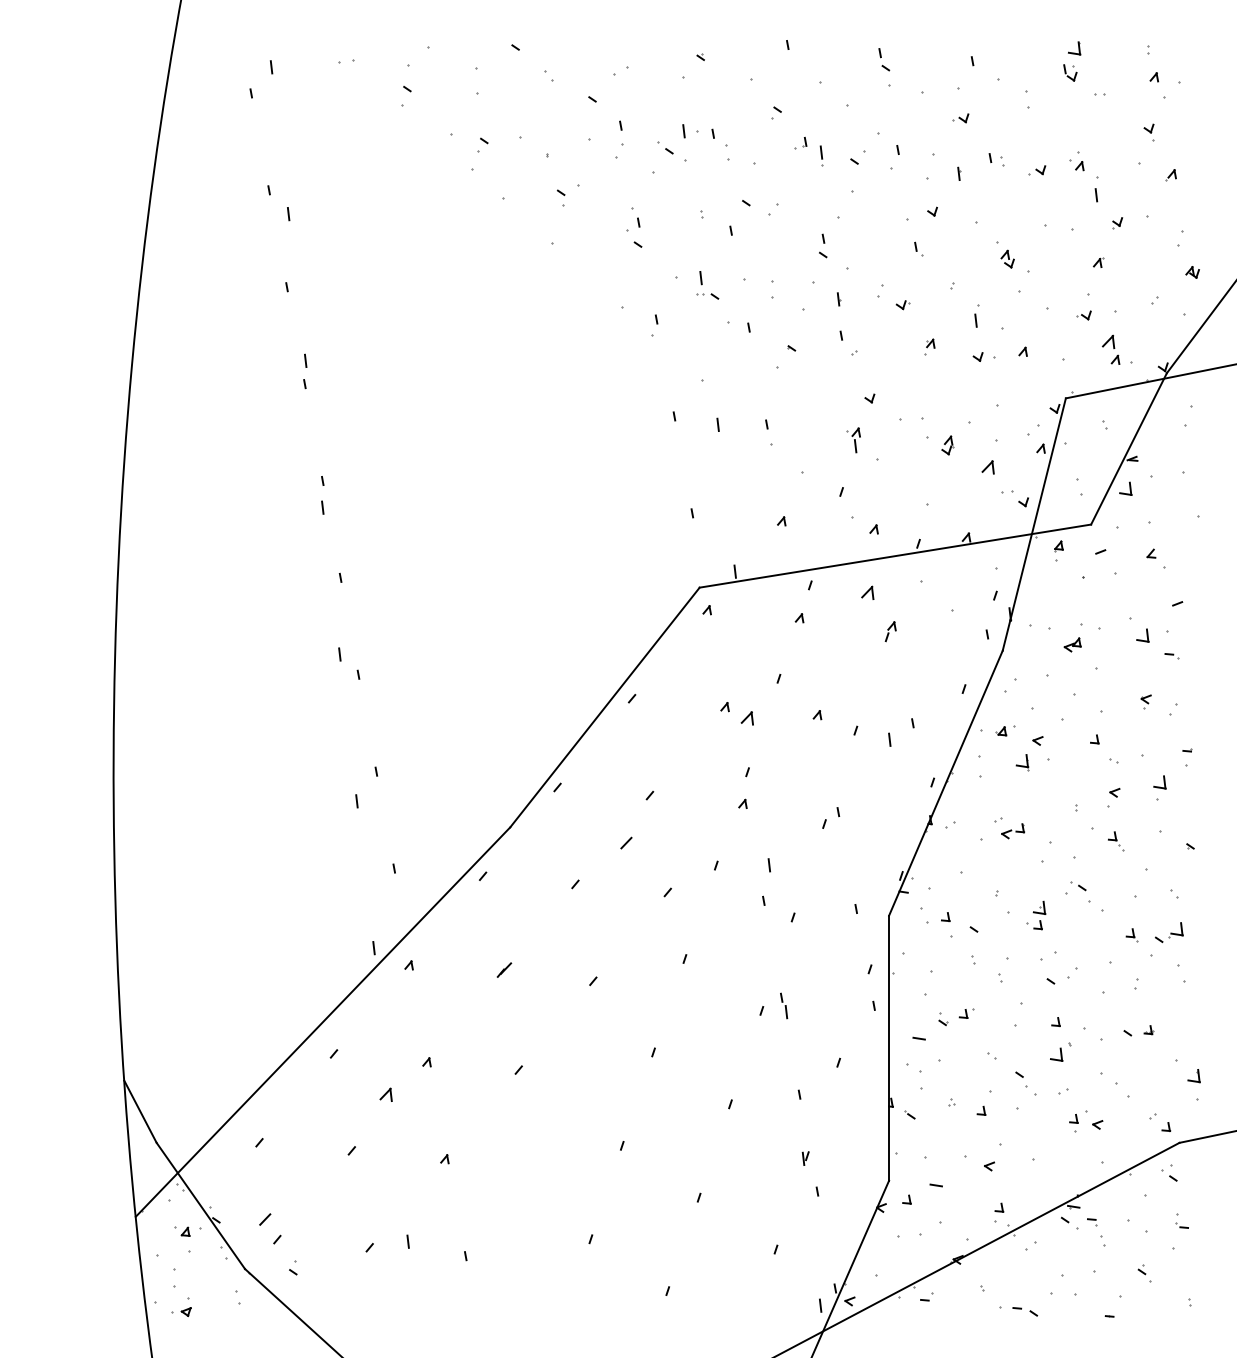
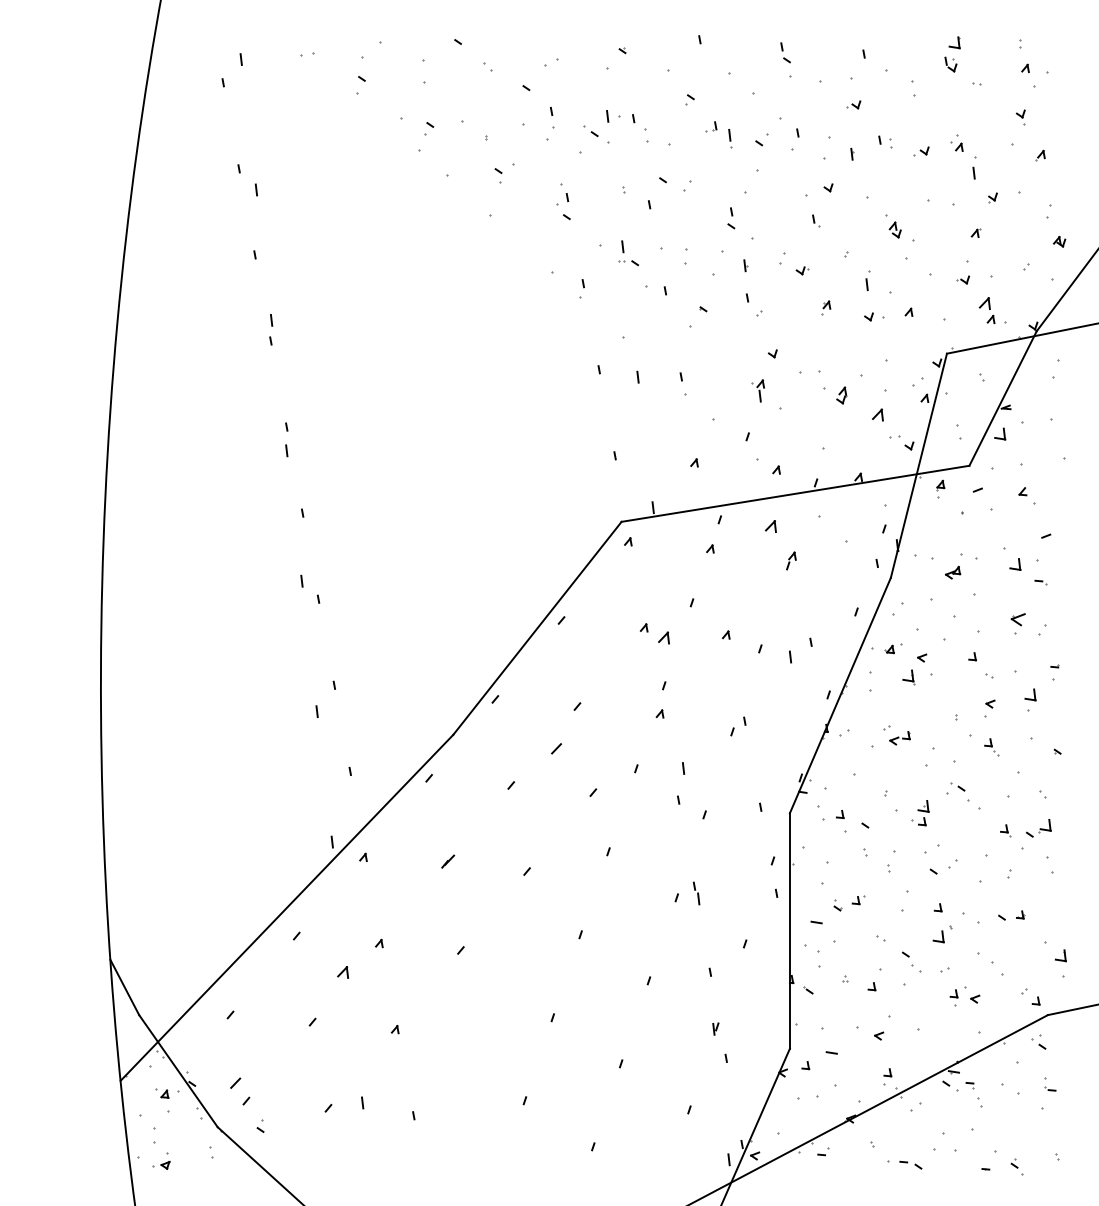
part: (1146, 702) -> (1018, 623), size x1.6
part: (1144, 1272) -> (1016, 1166), moved

